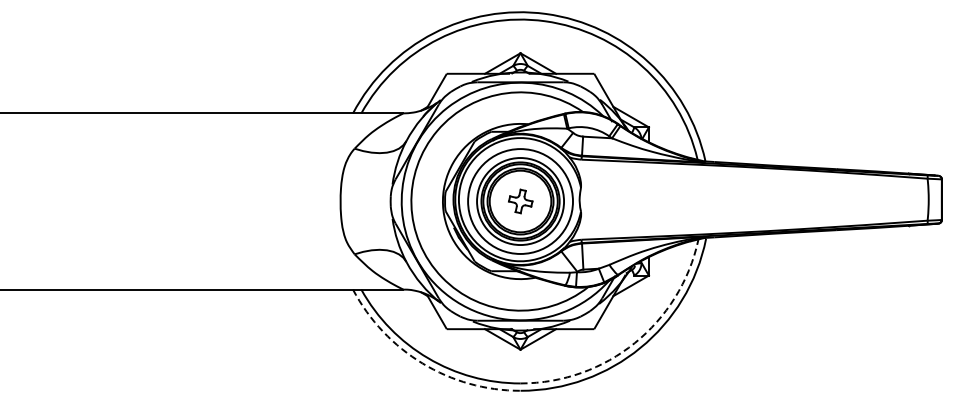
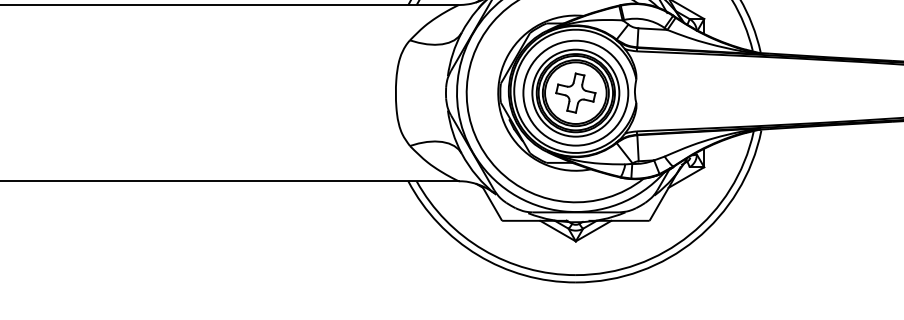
part: (520, 201) -> (575, 93), size x1.67
arc: (634, 343) -> (689, 235), dashed -> solid
arc: (422, 363) -> (477, 255), dashed -> solid

